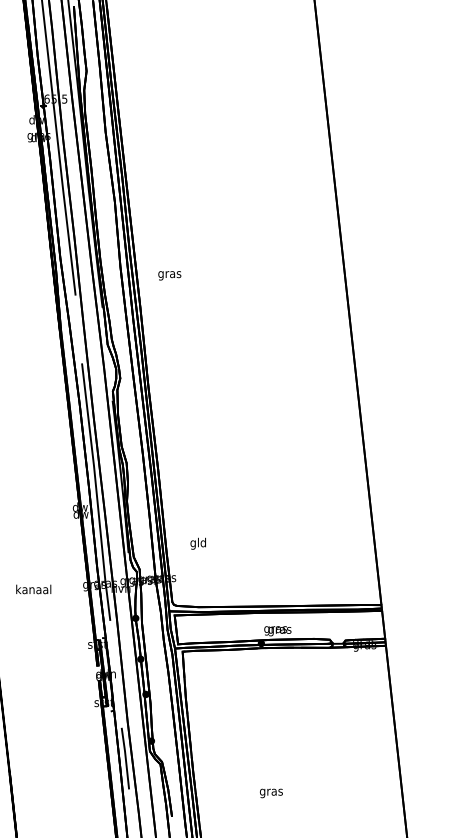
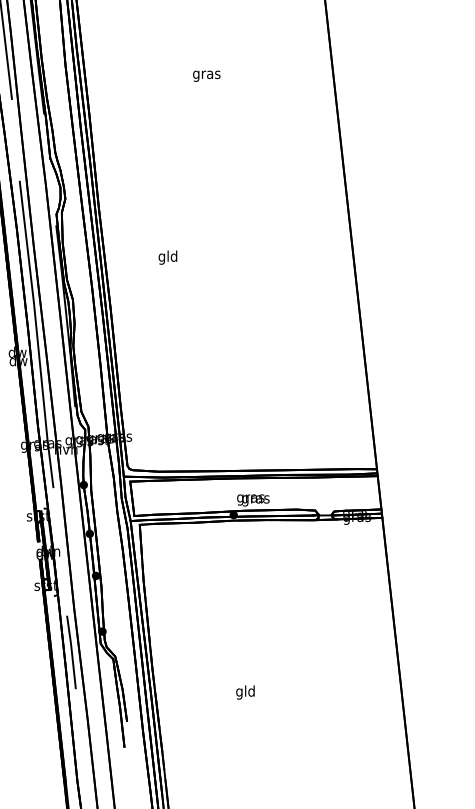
text: (169, 275) -> (206, 75), moved
text: (197, 543) -> (167, 257), moved
text: (270, 792) -> (244, 692), gras -> gld

